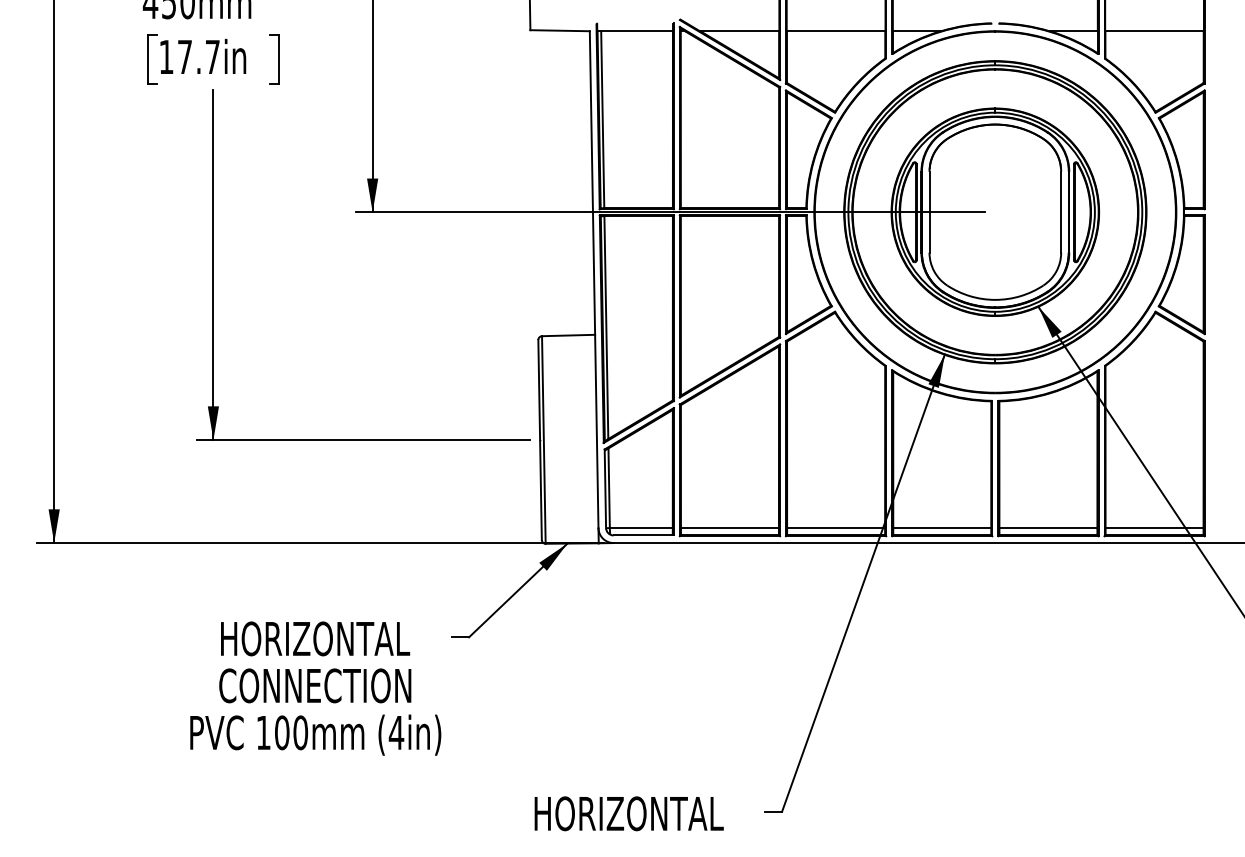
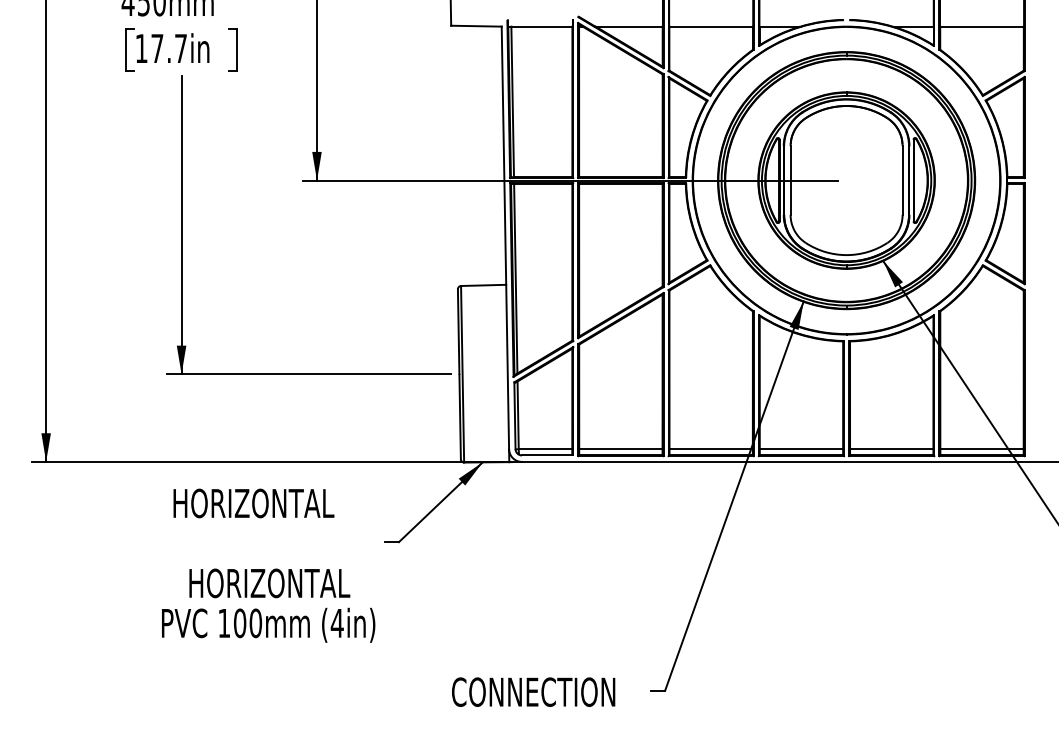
text: (315, 638) -> (253, 503), moved
text: (315, 685) -> (268, 583), CONNECTION -> HORIZONTAL
text: (627, 813) -> (533, 691), HORIZONTAL -> CONNECTION

